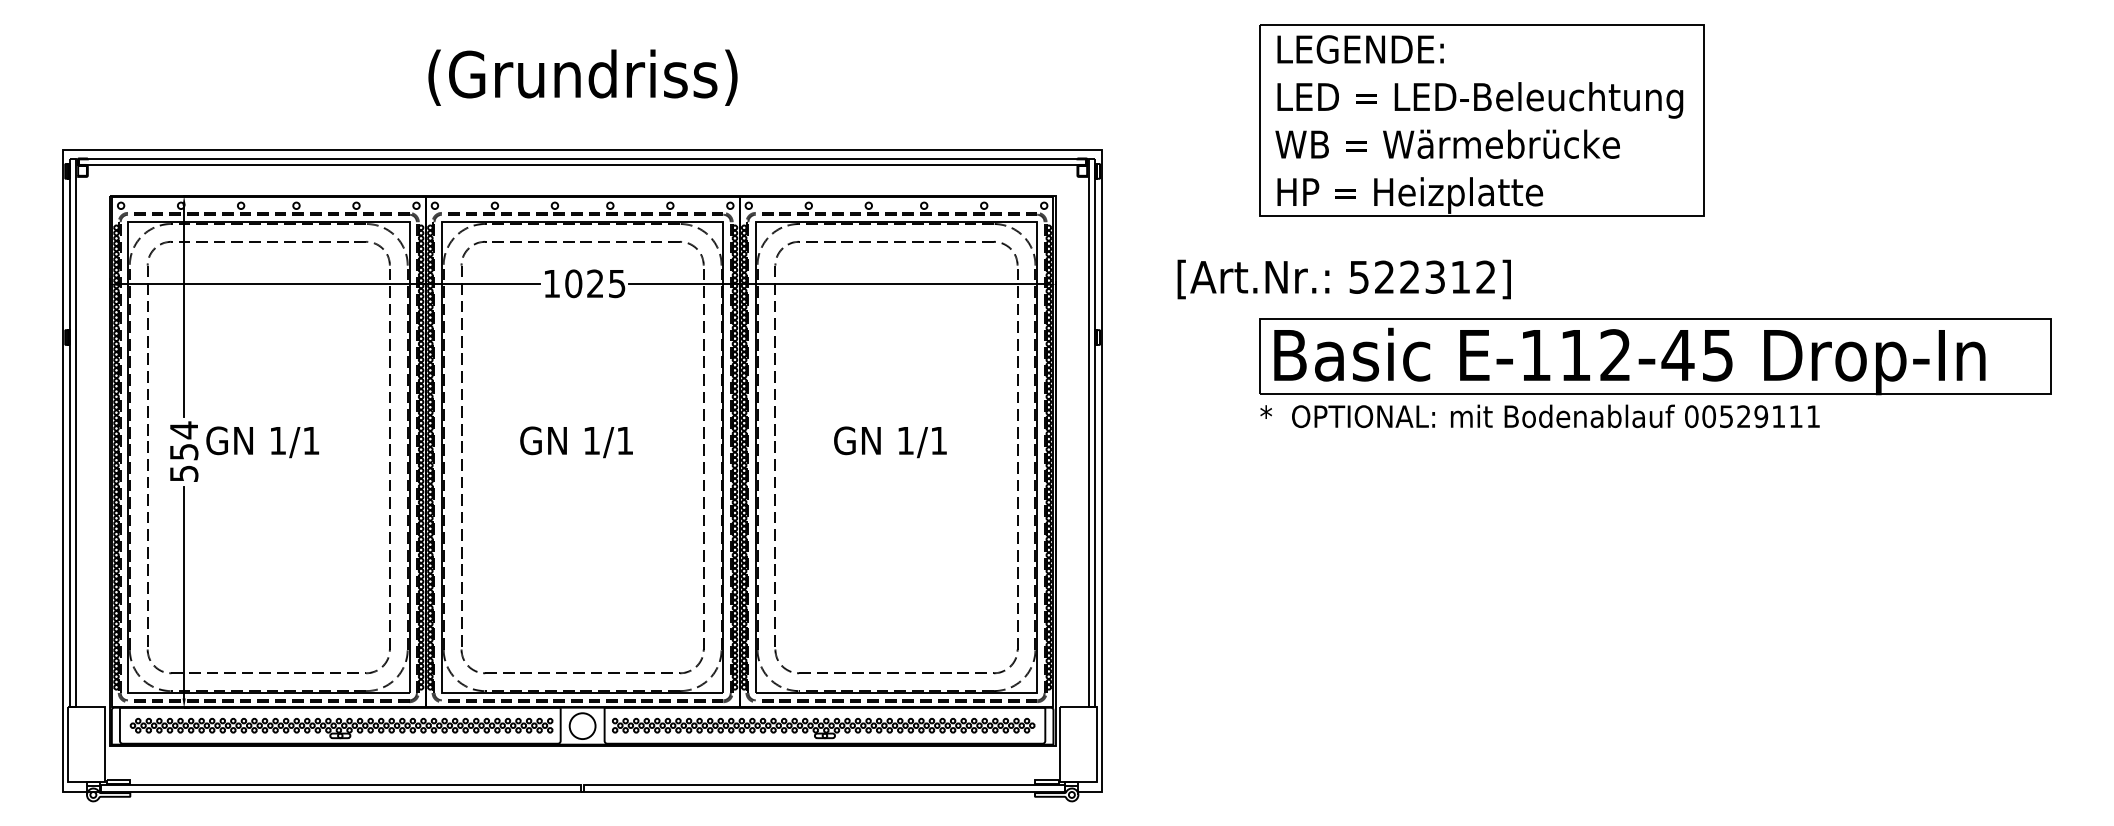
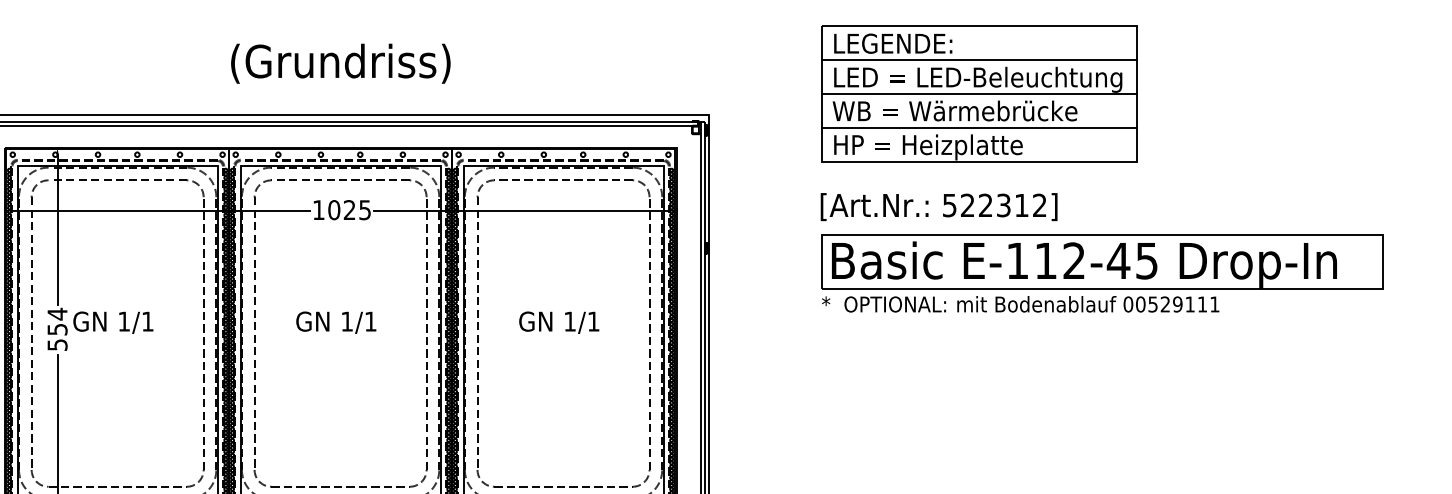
line: (1481, 72) -> (979, 60), added
line: (1481, 120) -> (979, 94), added
line: (1481, 167) -> (979, 127), added
text: (1343, 279) -> (938, 207), moved

